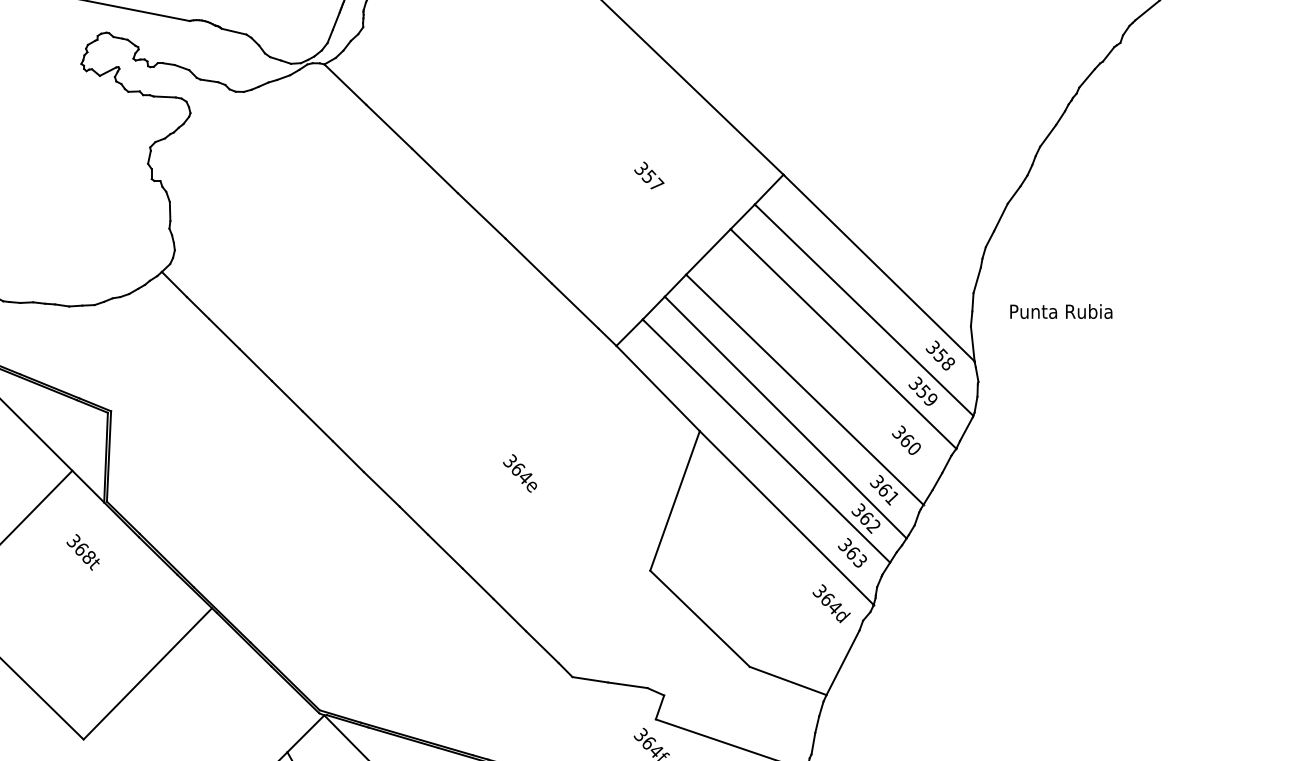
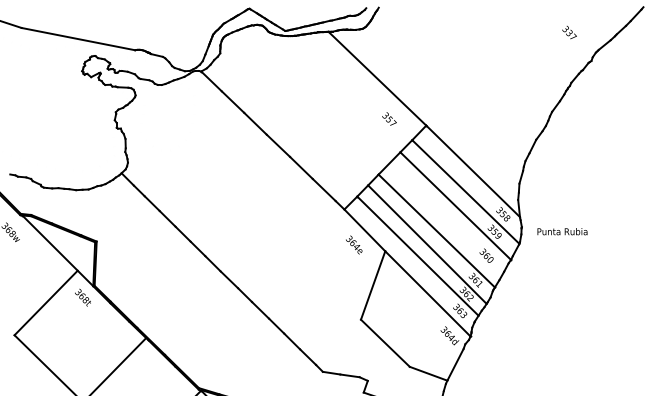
text: (649, 174) -> (389, 118), moved
text: (1061, 311) -> (562, 231), moved
text: (520, 472) -> (354, 244), moved
text: (82, 551) -> (82, 297), moved

